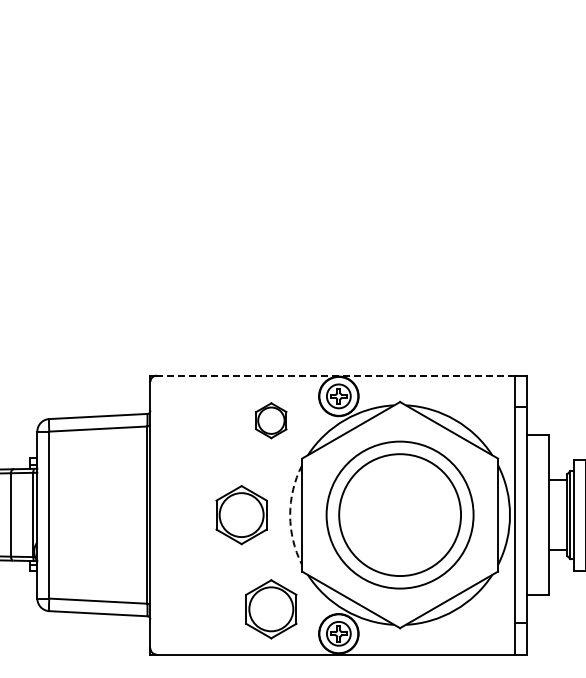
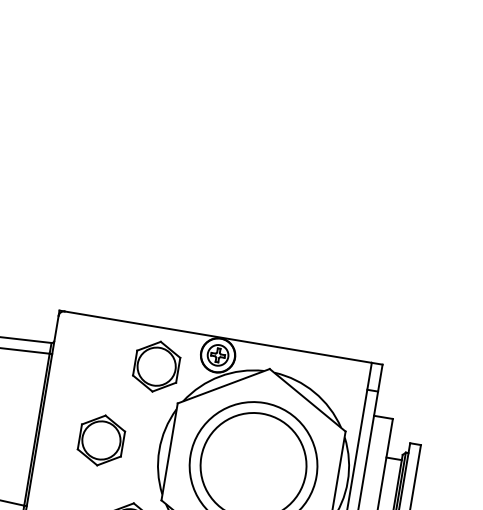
line: (335, 375) -> (218, 337), dashed -> solid
part: (271, 420) -> (156, 366), size x1.67
part: (241, 515) -> (101, 440), moved
arc: (290, 515) -> (159, 450), dashed -> solid

